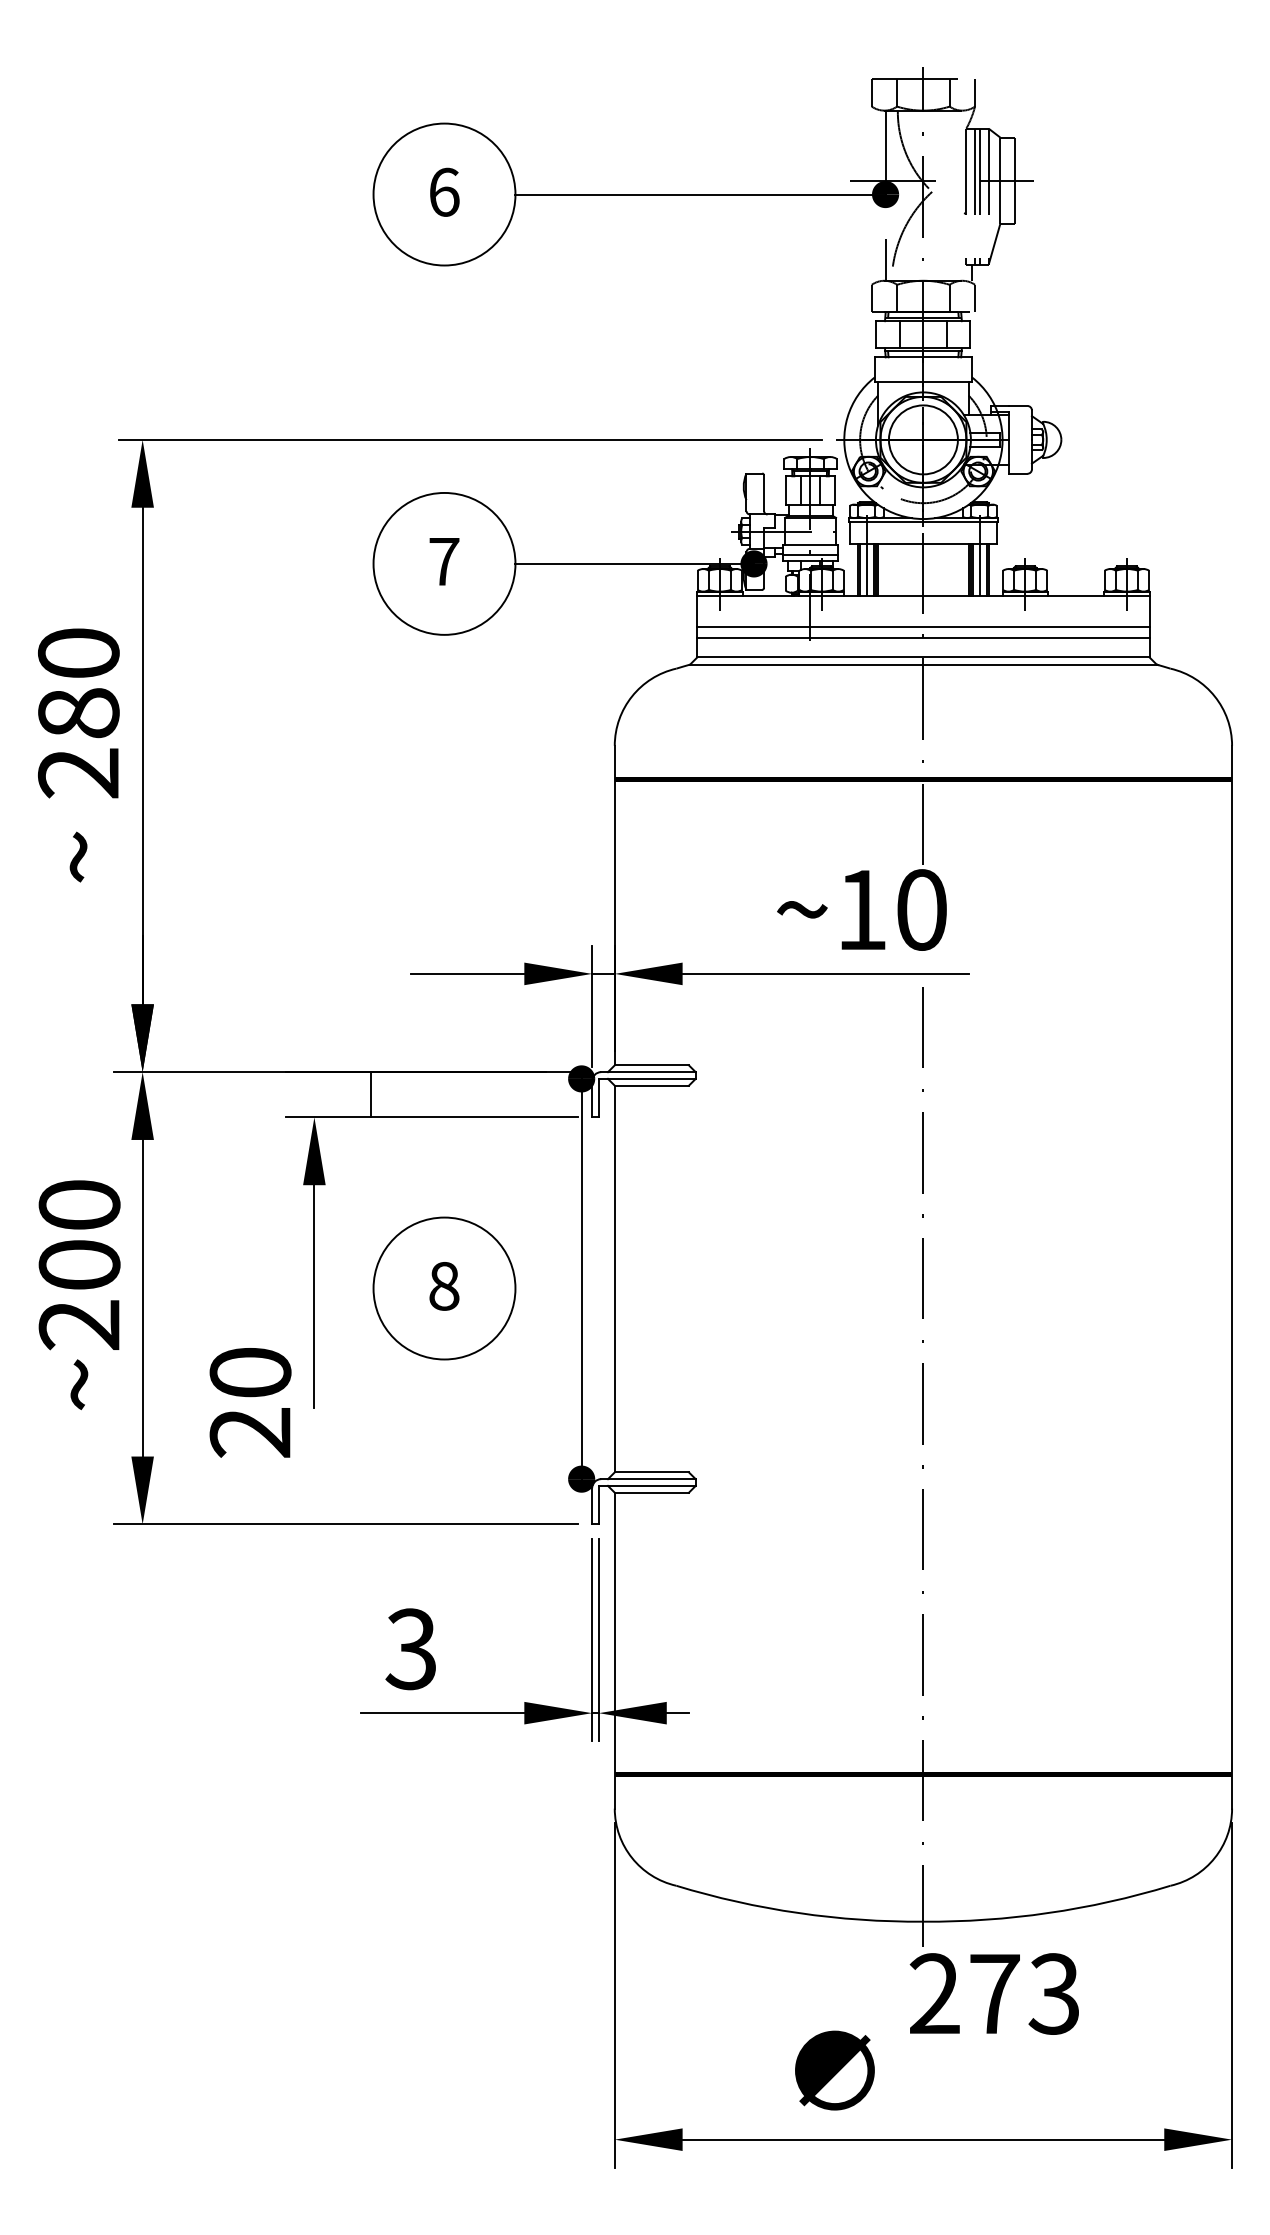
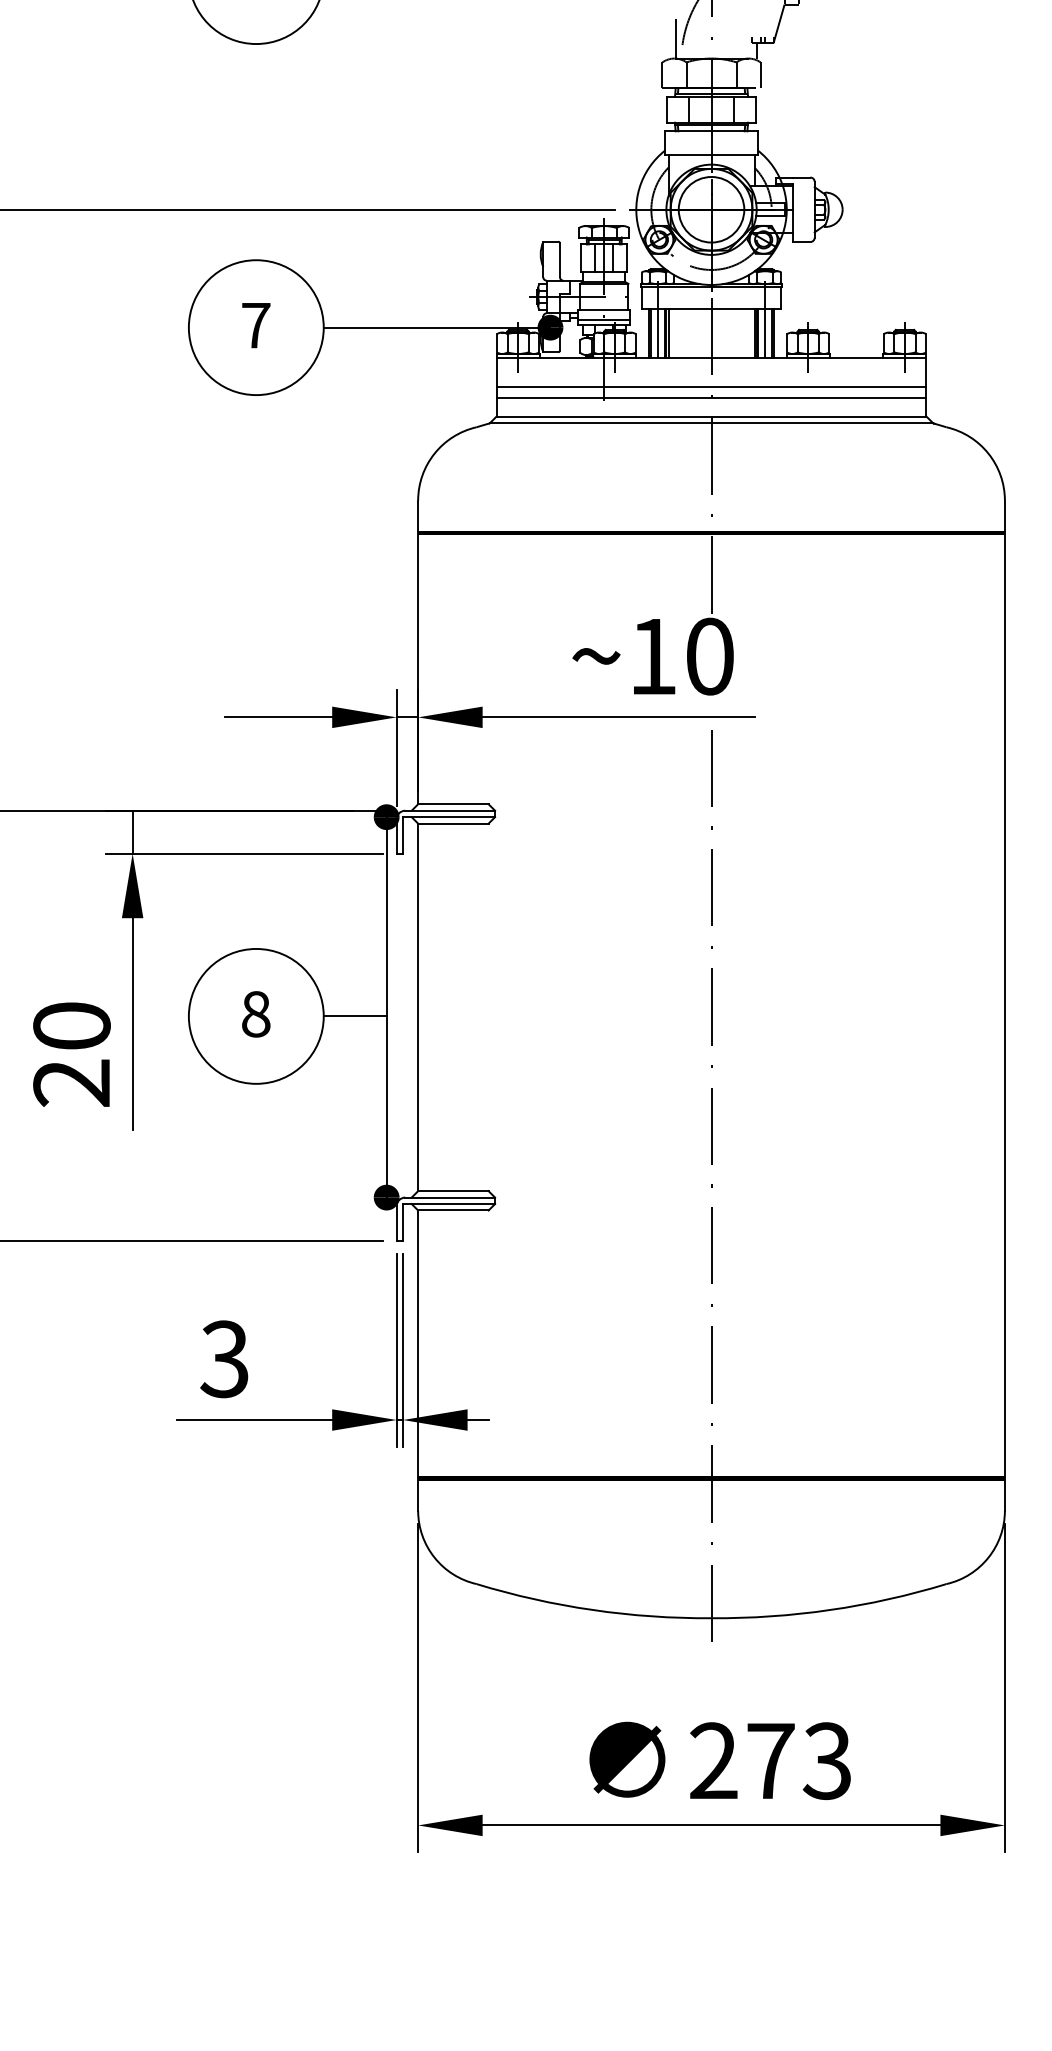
line: (371, 1094) -> (132, 831), moved
line: (548, 1288) -> (355, 1016), added
text: (250, 1402) -> (71, 1054), moved
text: (993, 1993) -> (769, 1760), moved

